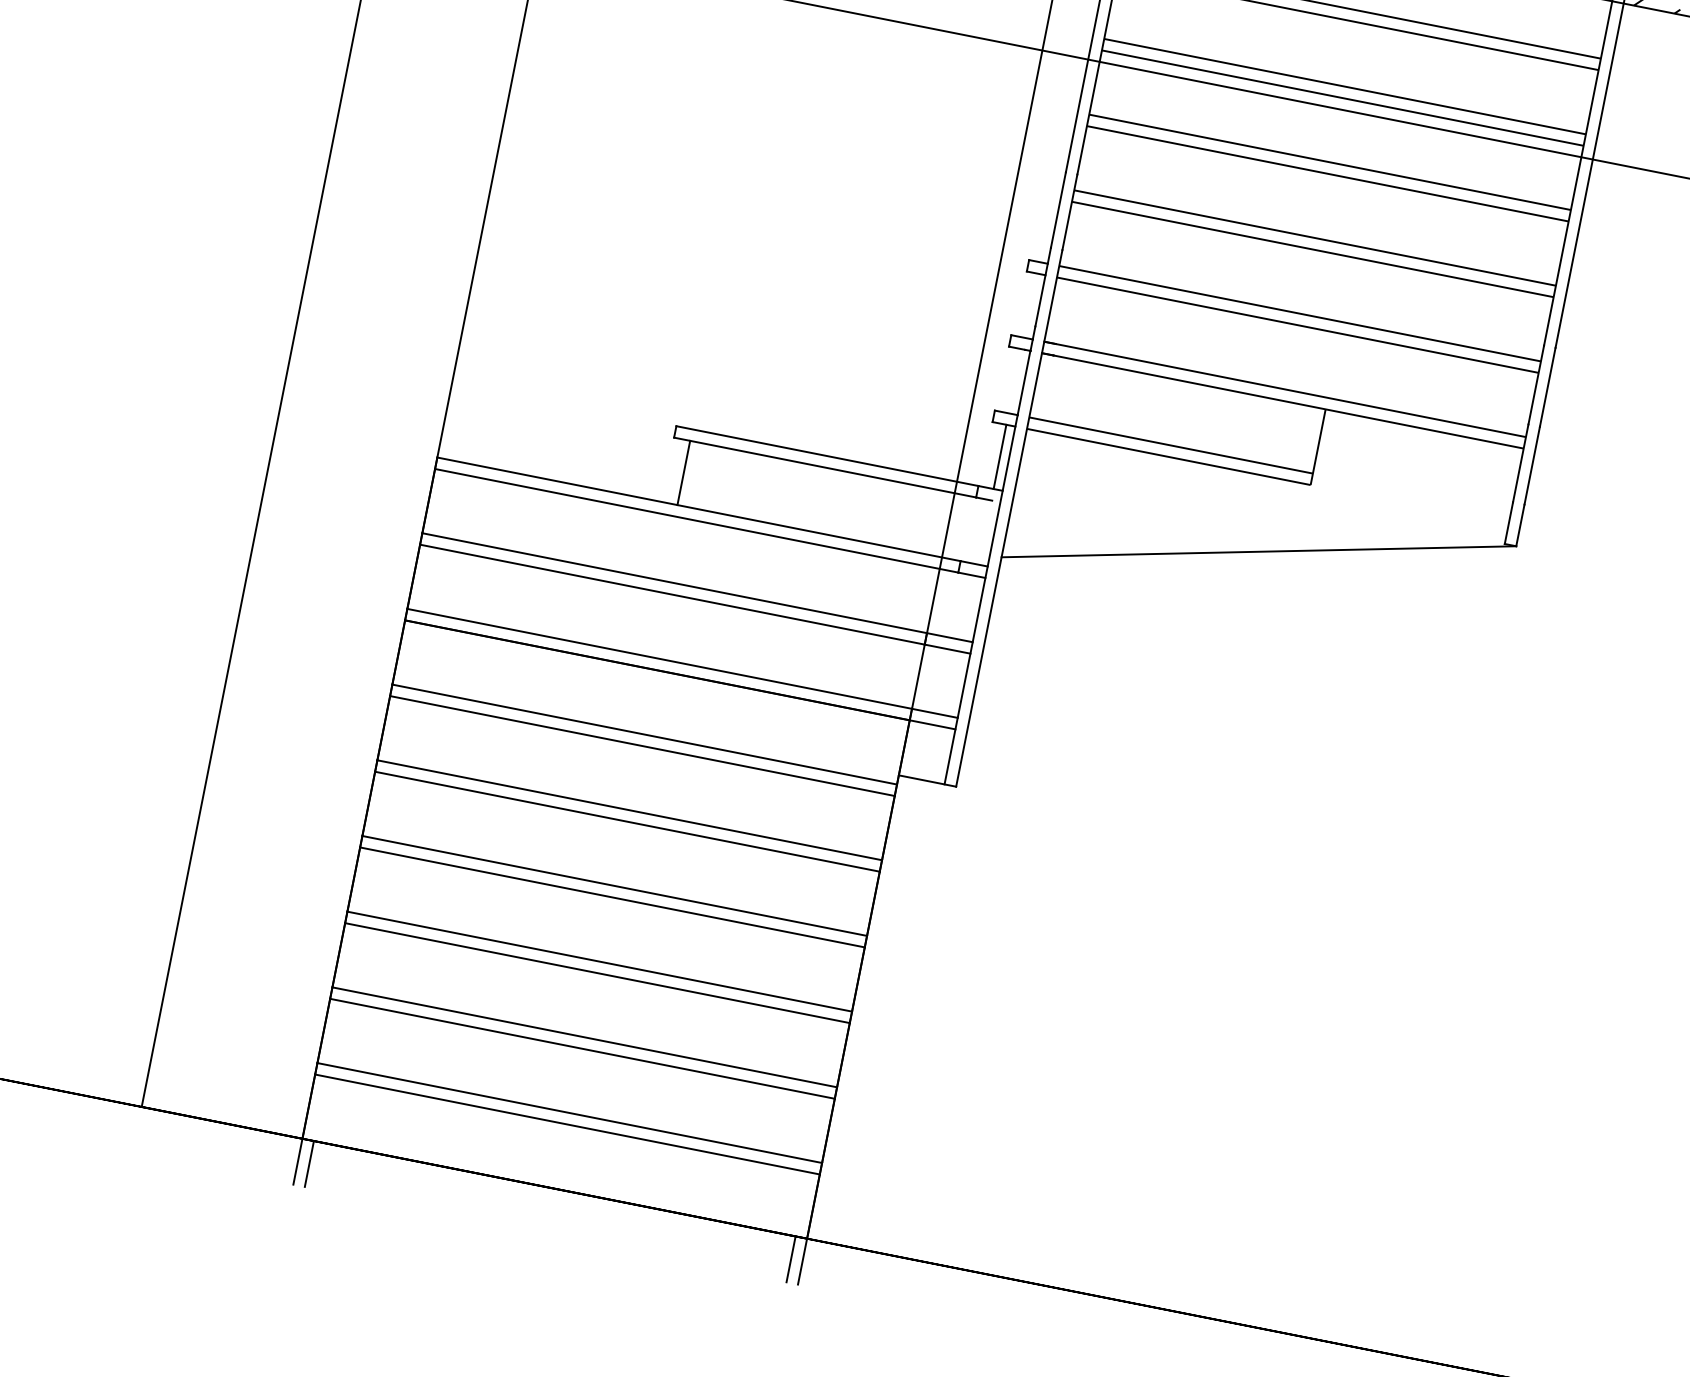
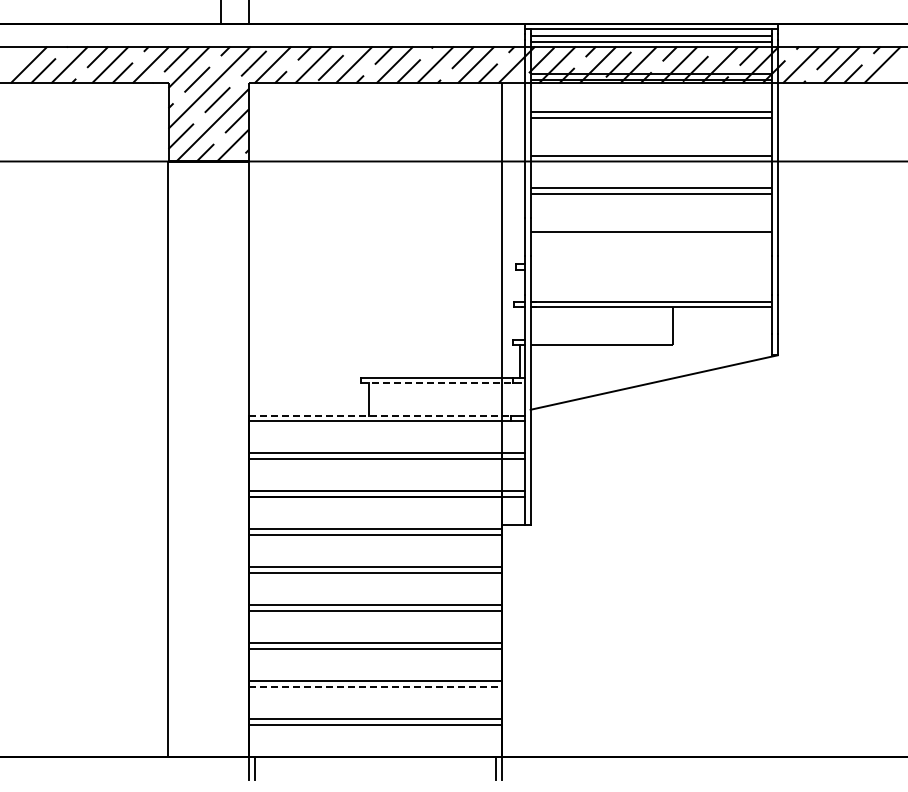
line: (1345, 87) -> (651, 150), removed
line: (1315, 237) -> (651, 225), removed
line: (1300, 313) -> (651, 263), removed
line: (1298, 325) -> (651, 269), removed
line: (1170, 445) -> (601, 339), removed
line: (826, 468) -> (437, 383), solid -> dashed
line: (699, 509) -> (380, 415), solid -> dashed
line: (582, 1048) -> (375, 686), solid -> dashed

